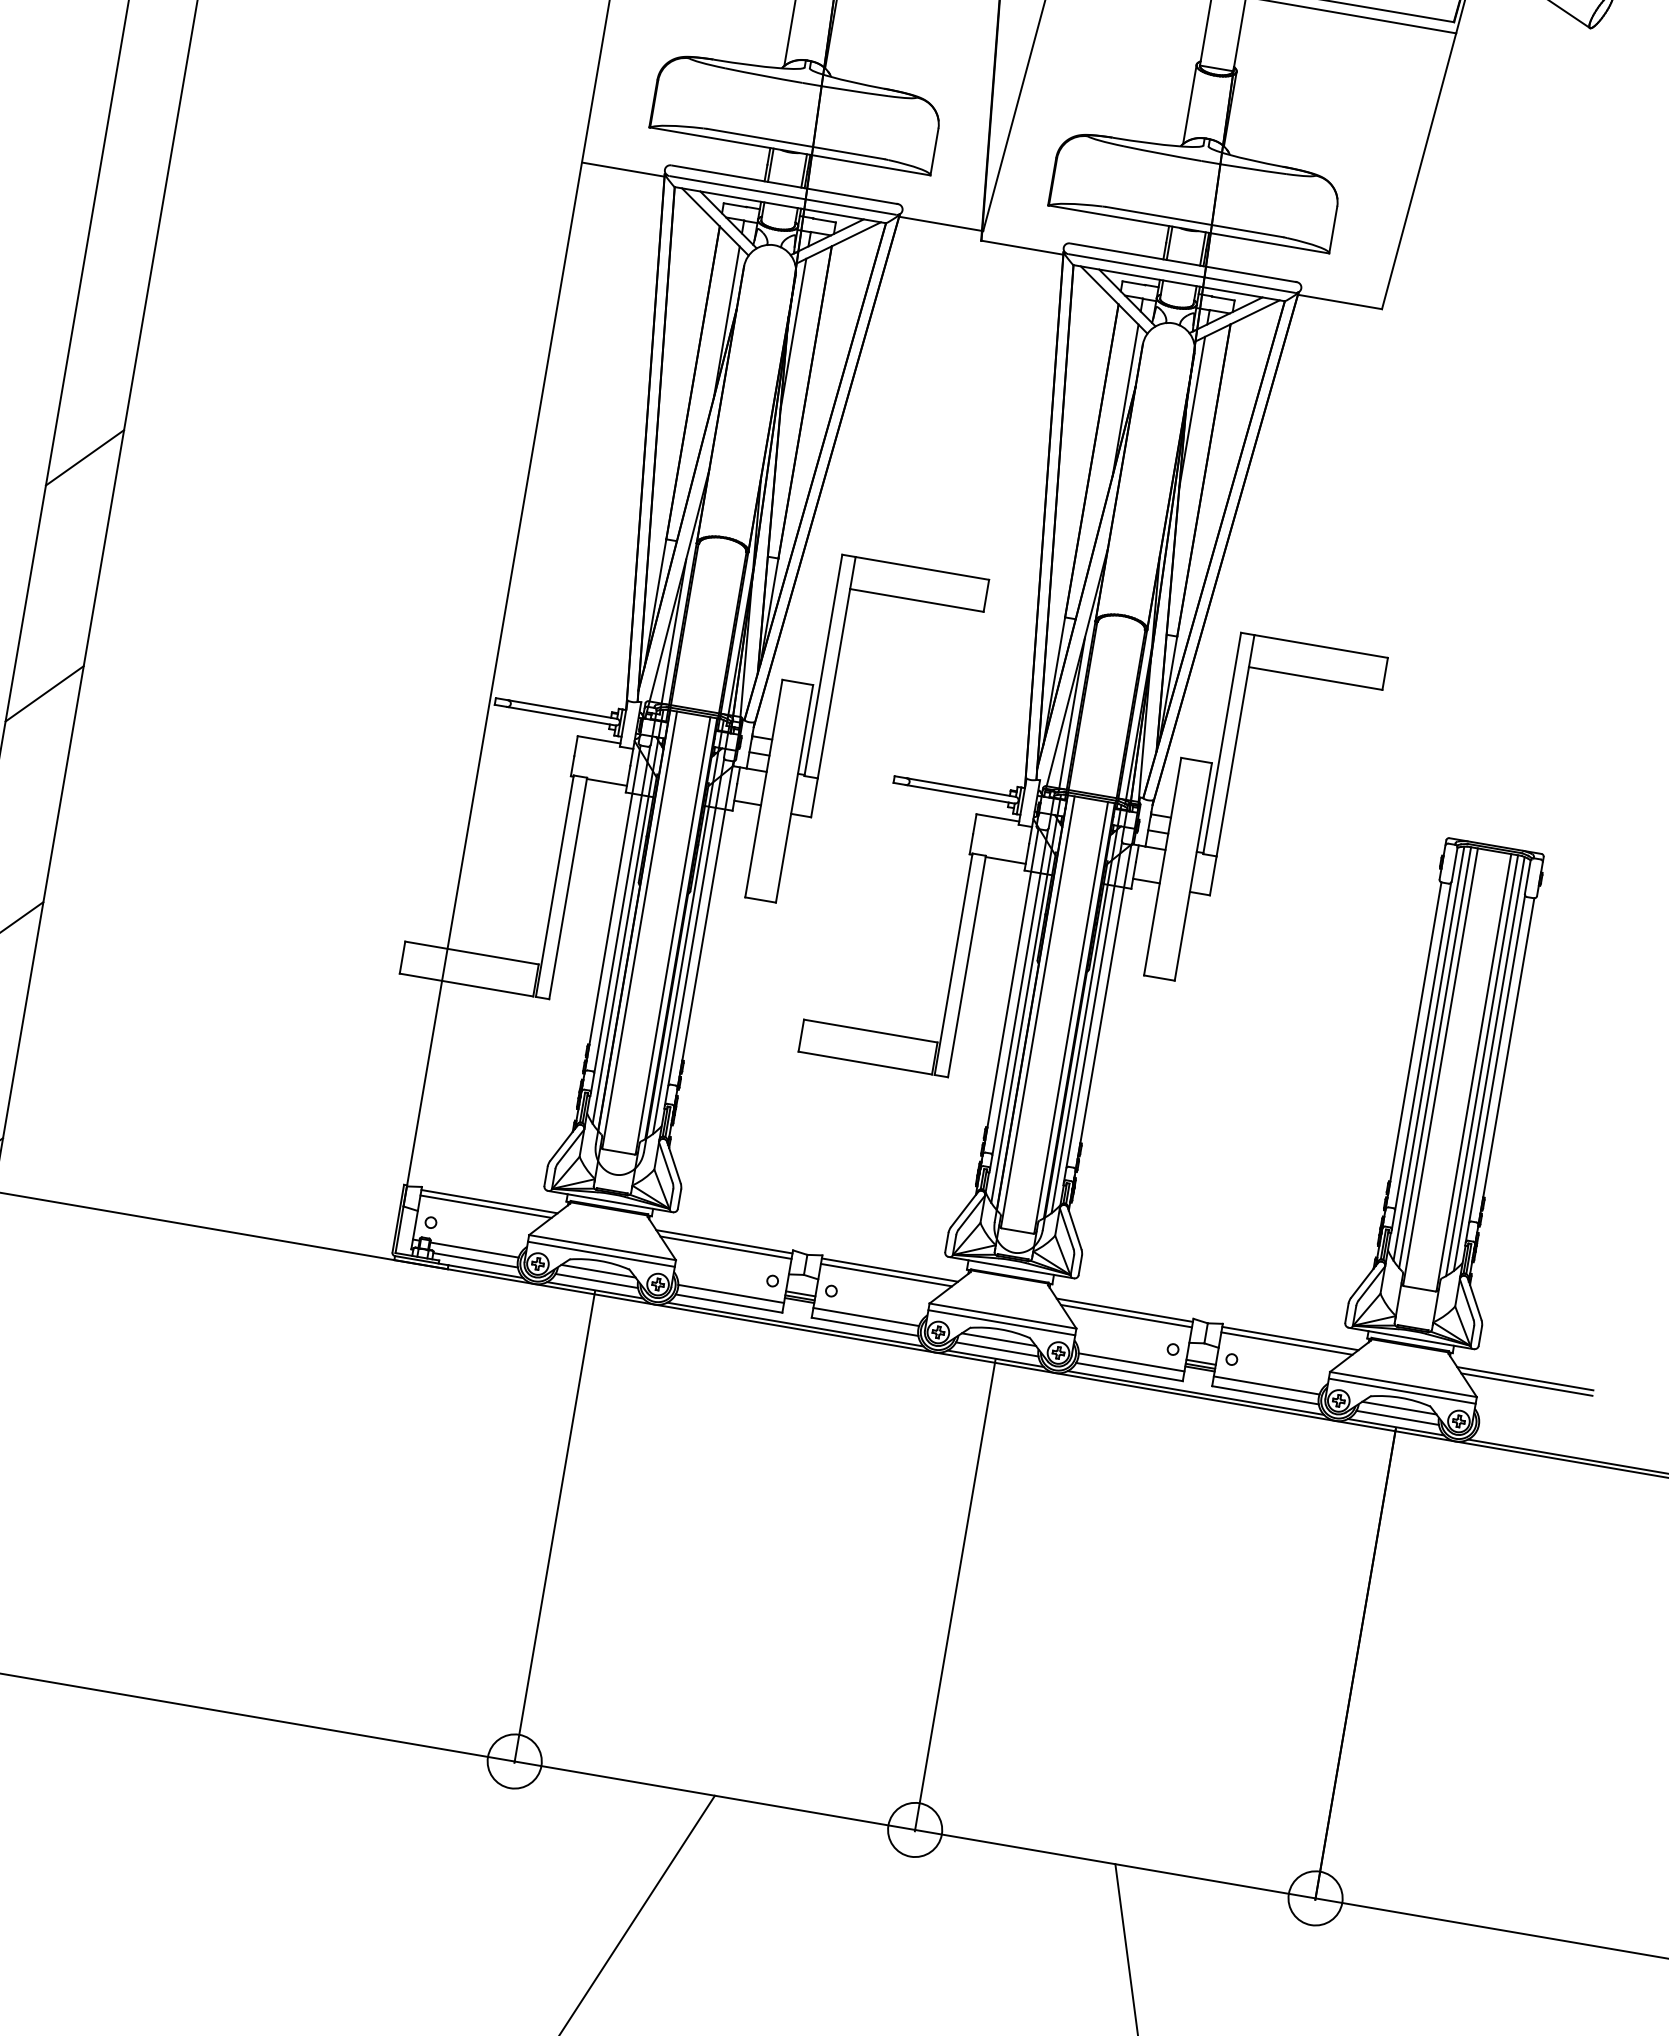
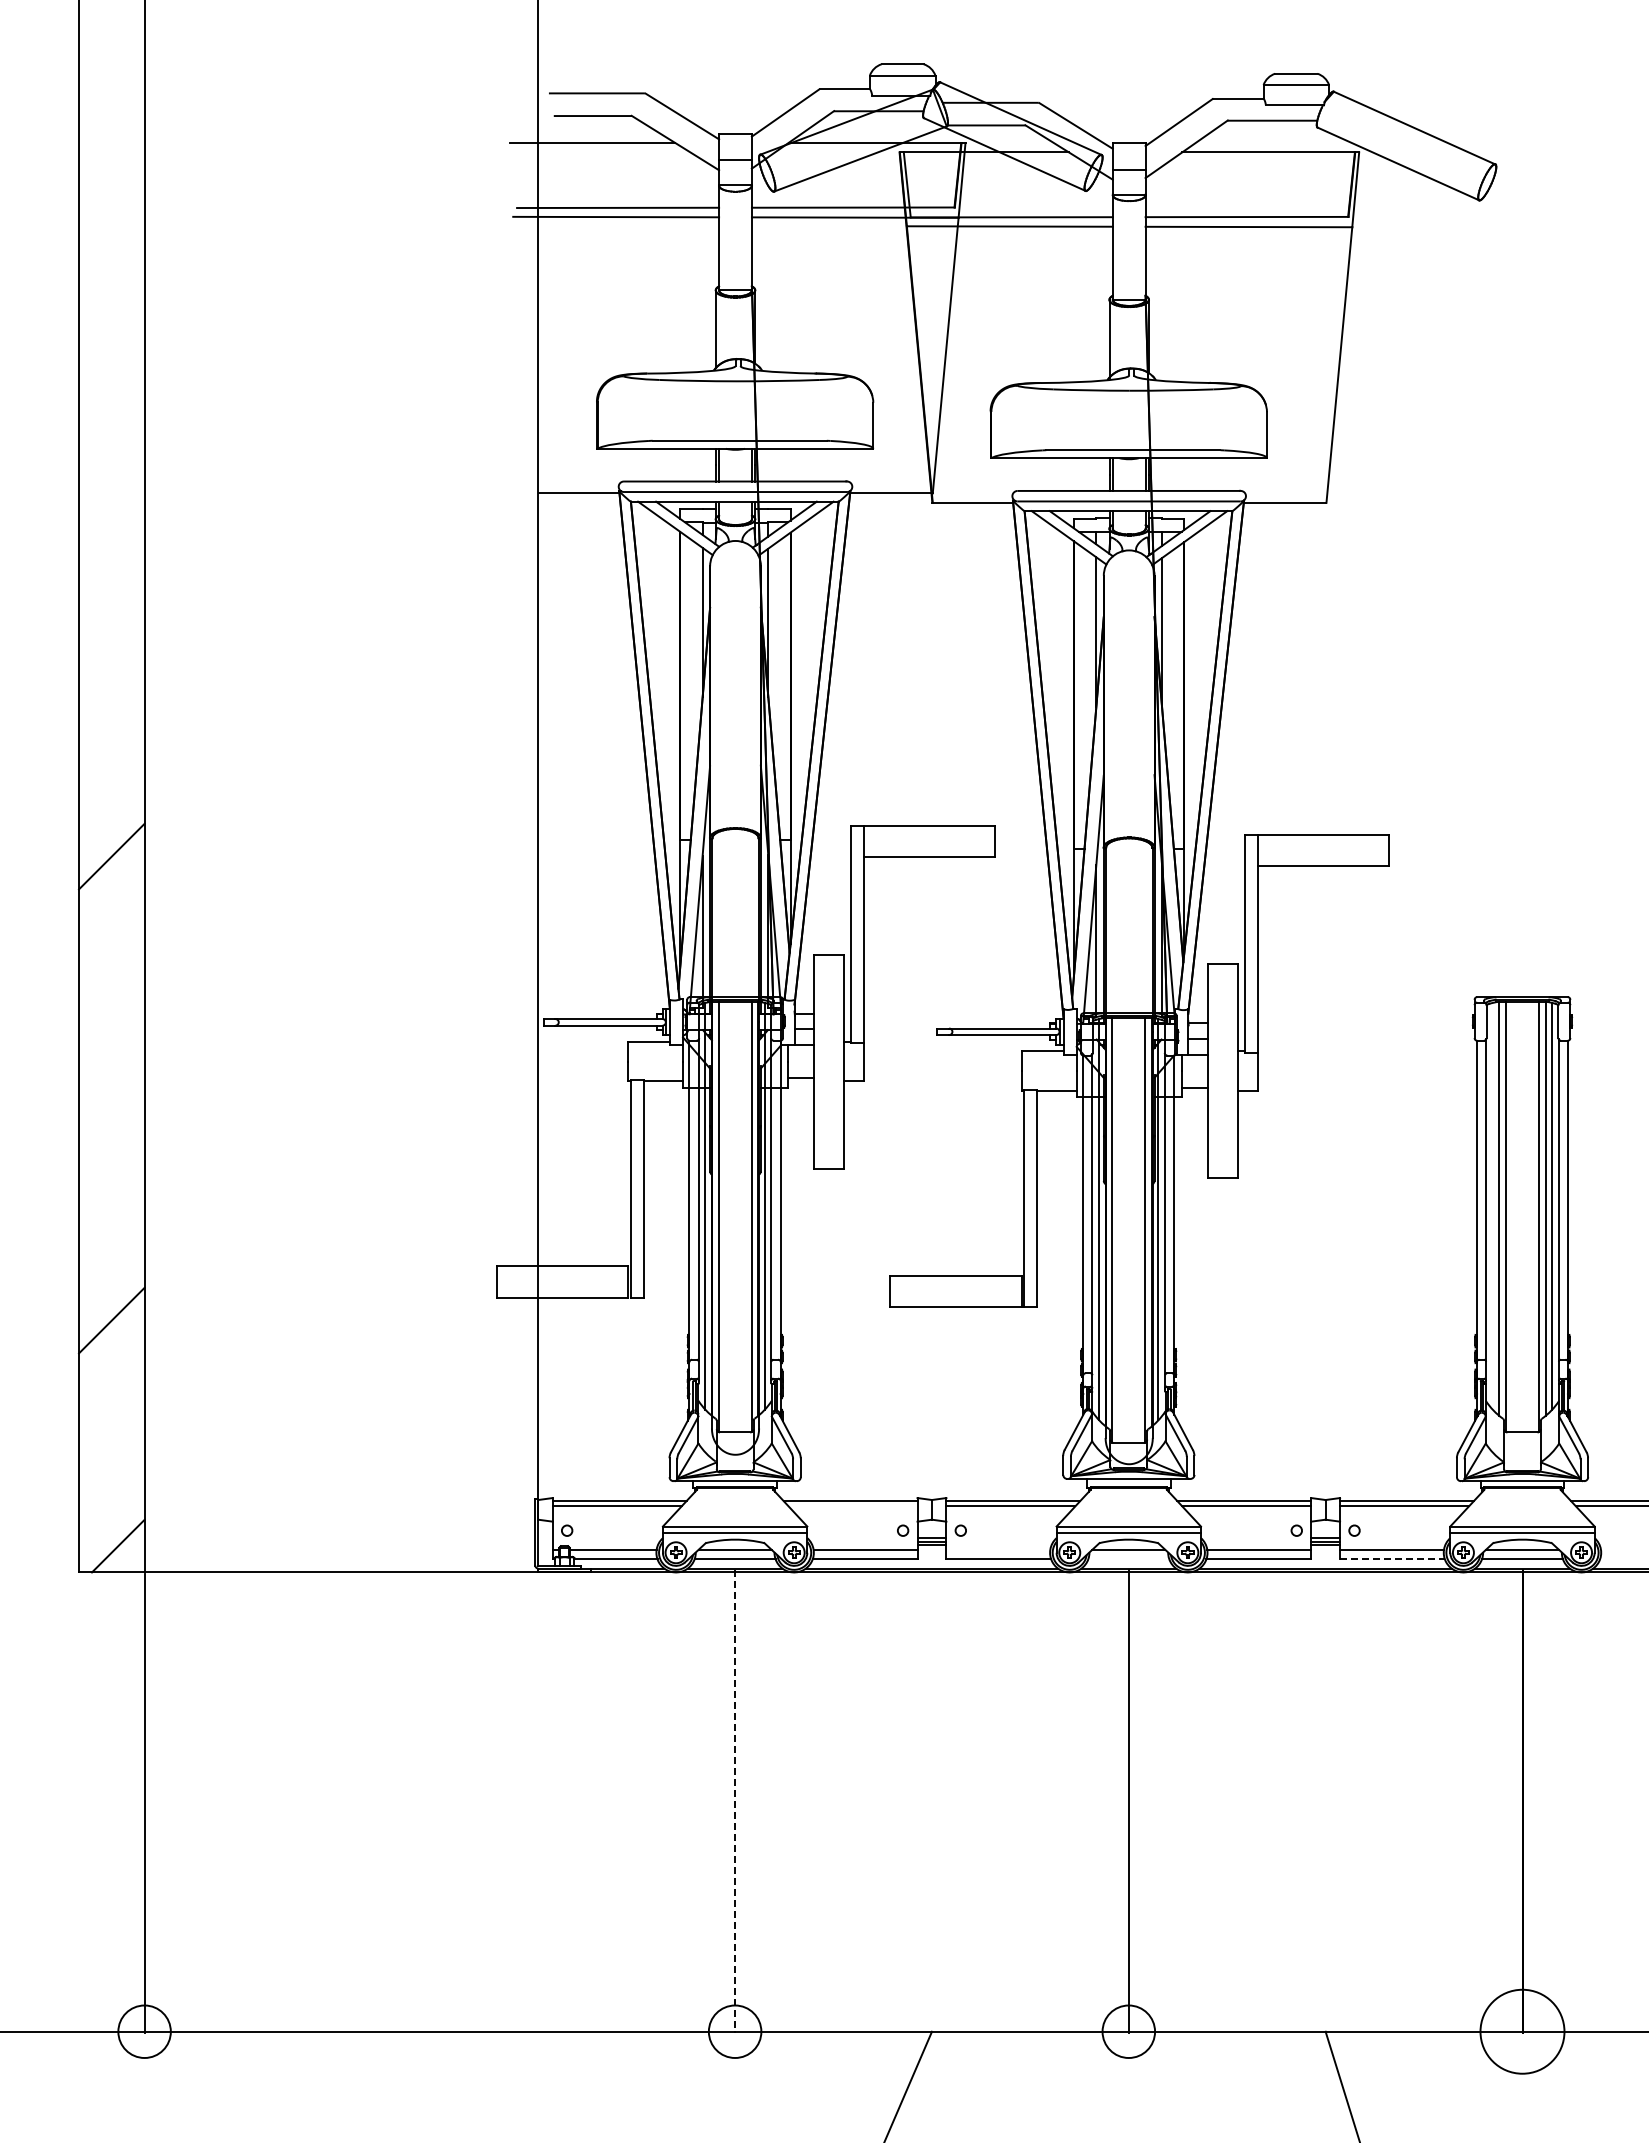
line: (44, 693) -> (111, 1088), removed
line: (1428, 1052) -> (1492, 1205), removed
line: (725, 1247) -> (852, 1506), removed
line: (866, 1316) -> (998, 1549), removed
line: (996, 1349) -> (1128, 1559), removed
line: (1266, 1395) -> (1393, 1559), solid -> dashed
line: (555, 1527) -> (735, 1801), solid -> dashed
circle: (1315, 1898) -> (1522, 2031), size x1.6

